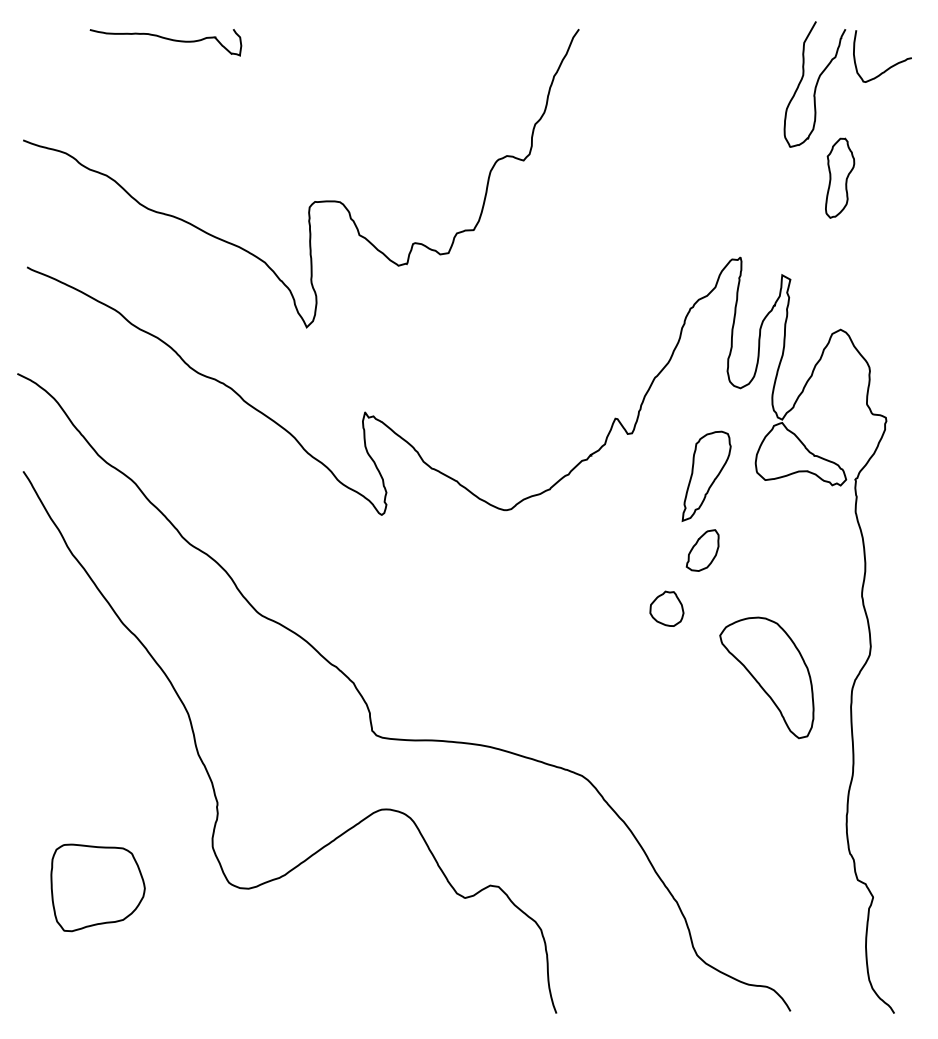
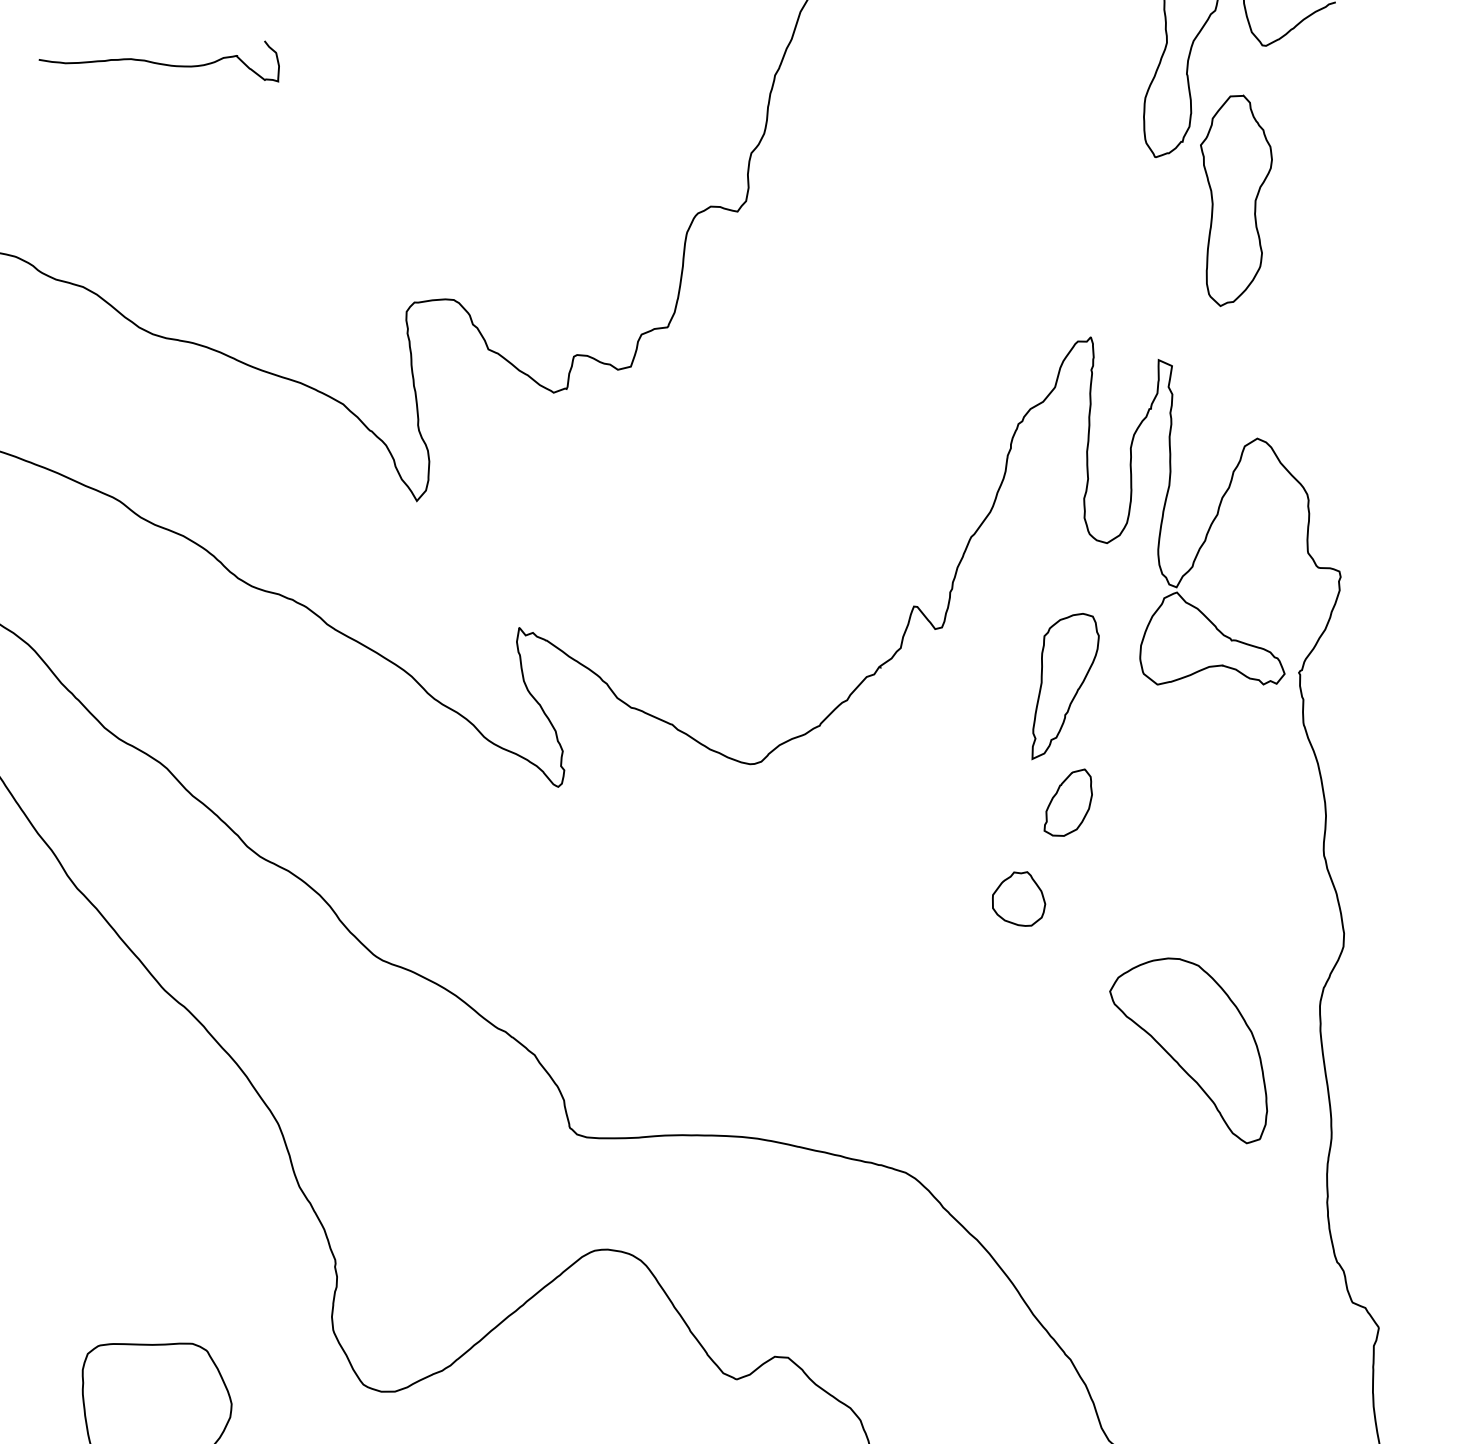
part: (839, 178) -> (1236, 200), size x1.67
part: (766, 677) -> (1188, 1051), moved

